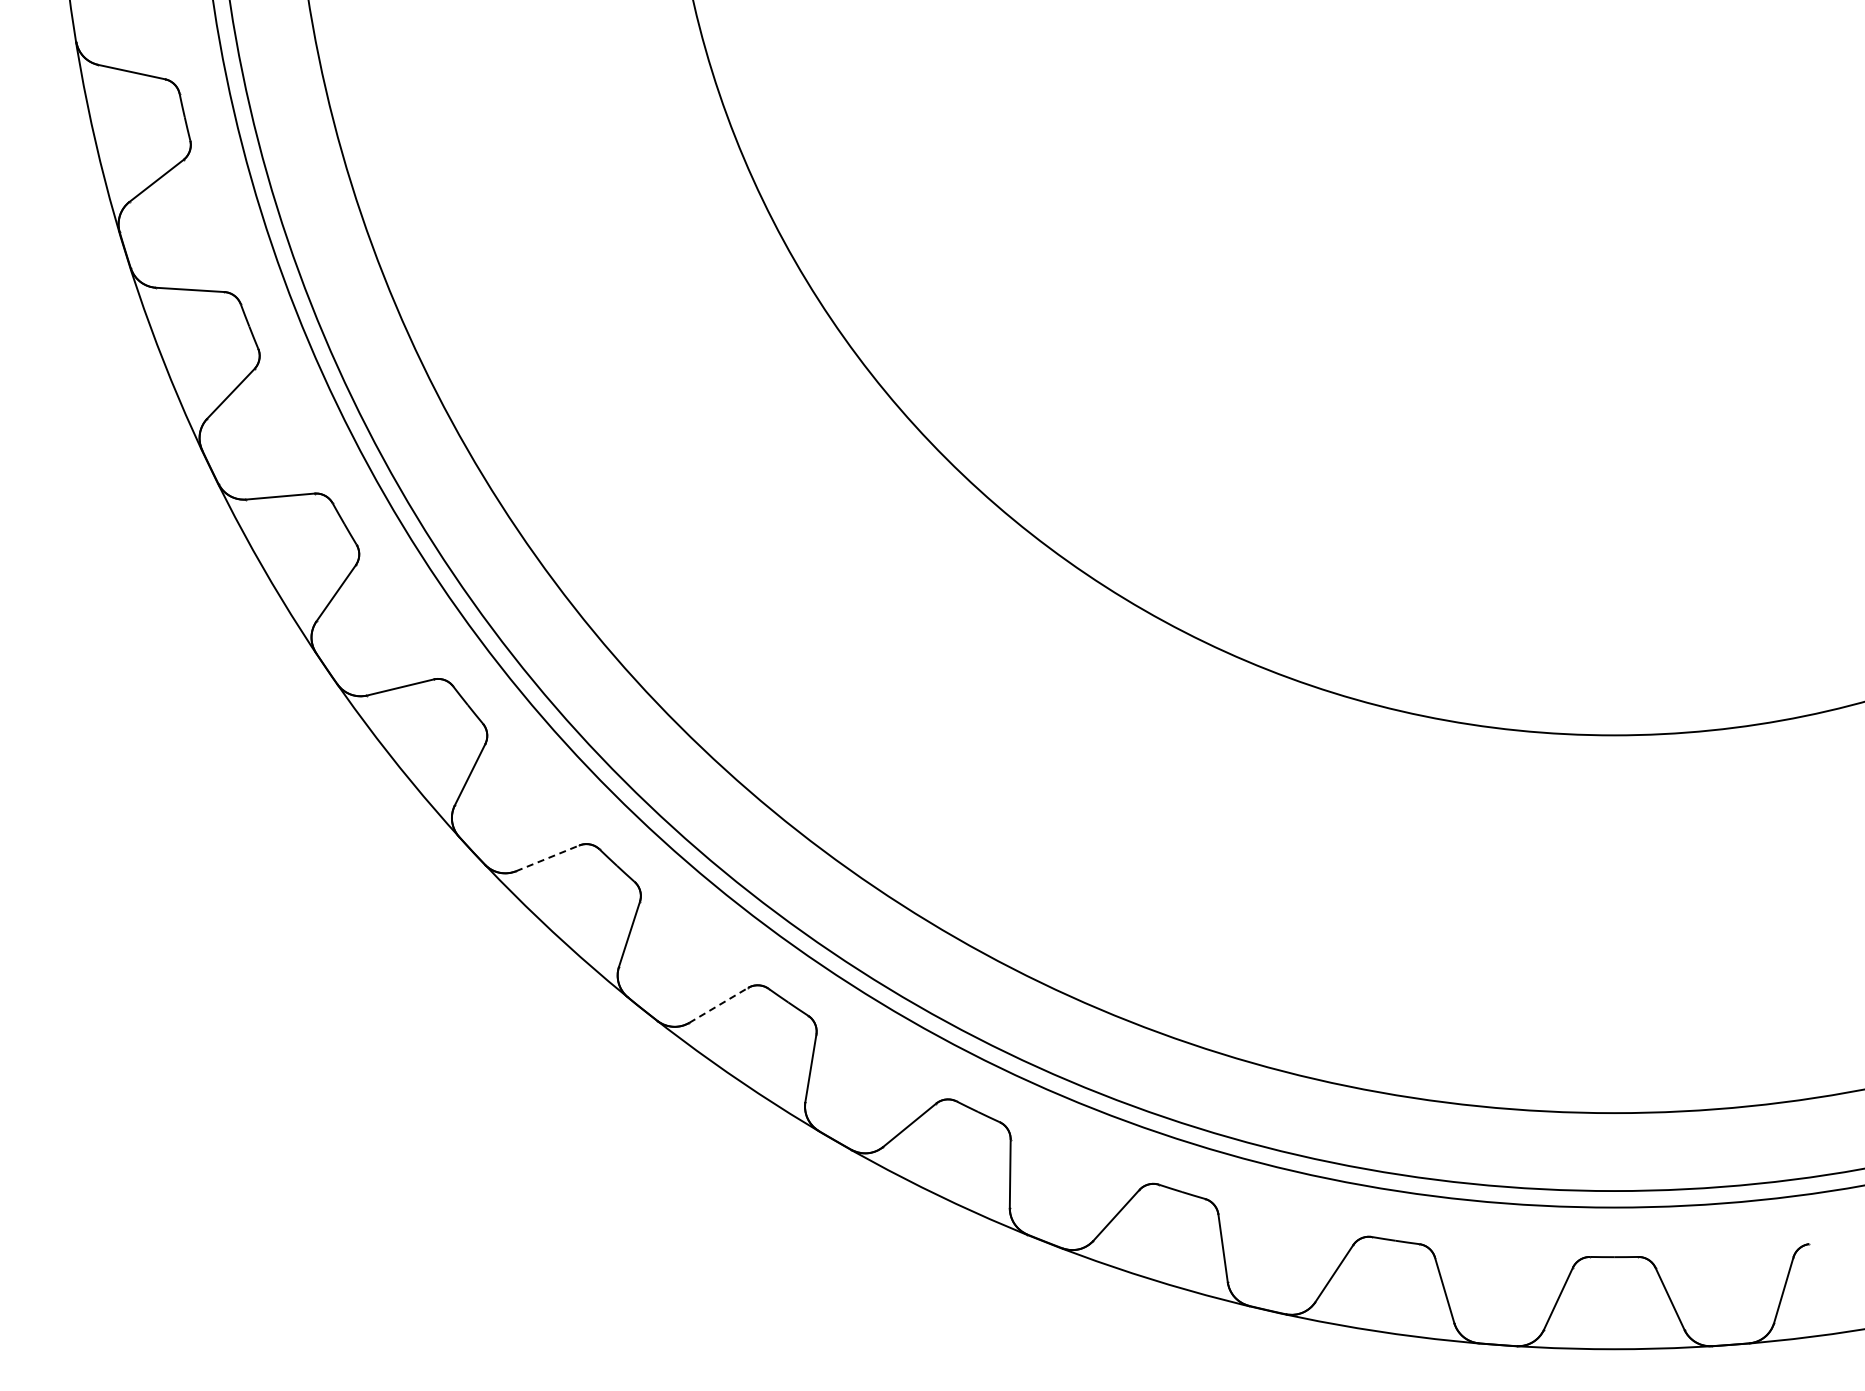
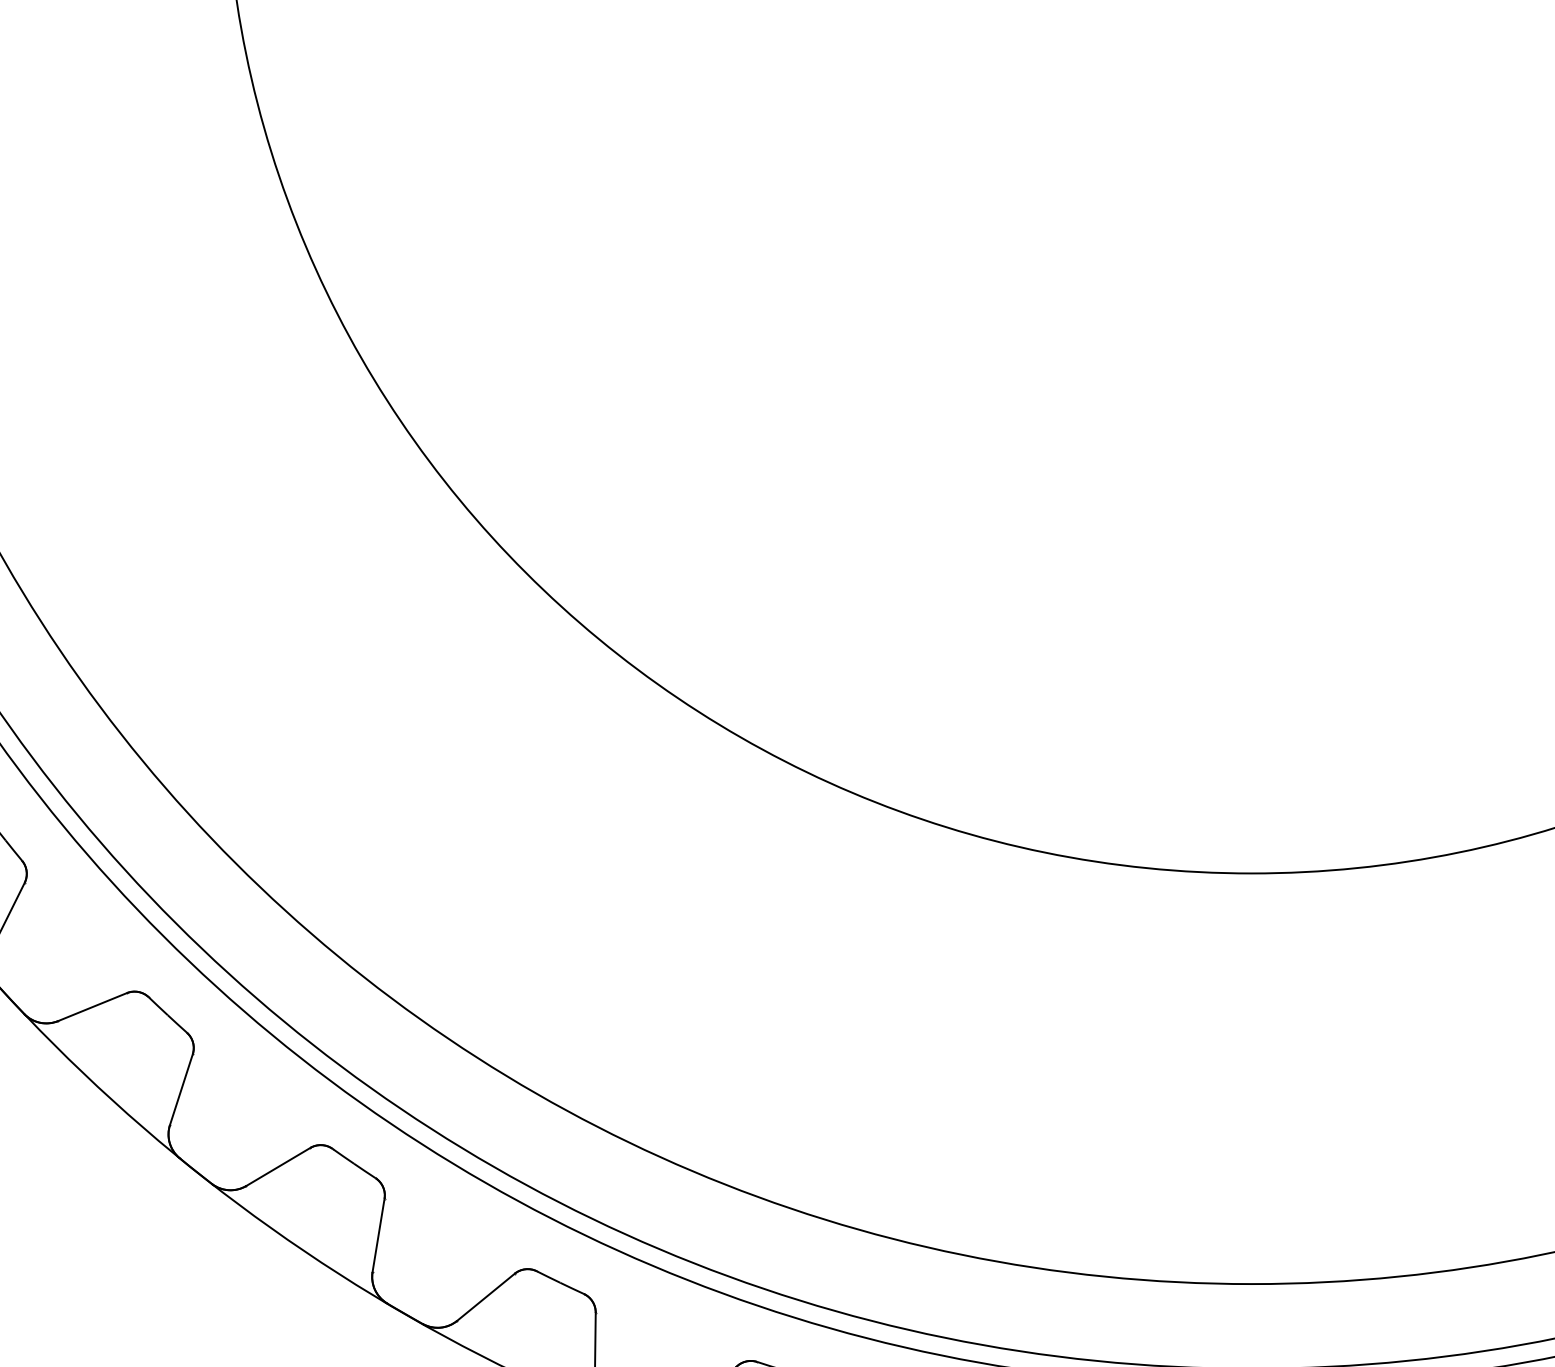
line: (548, 858) -> (93, 1007), dashed -> solid
line: (719, 1005) -> (279, 1167), dashed -> solid

